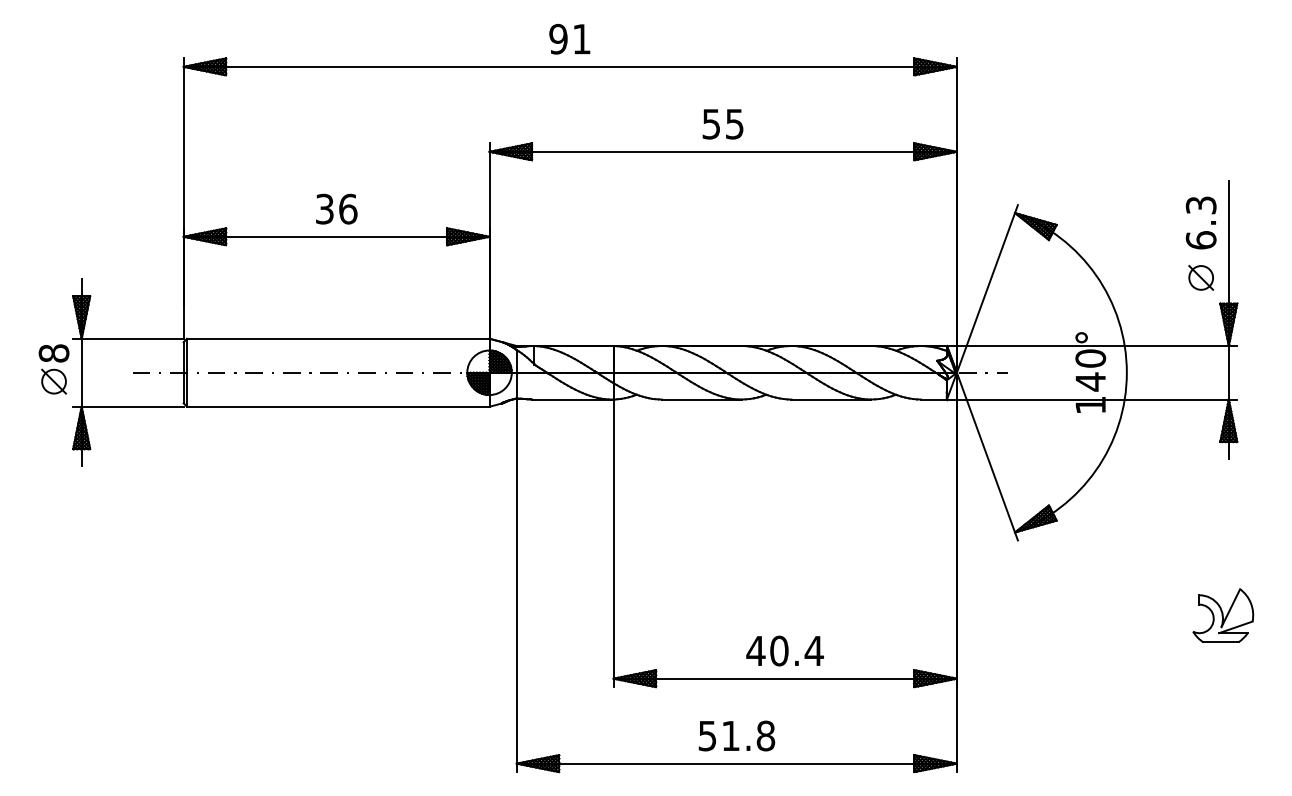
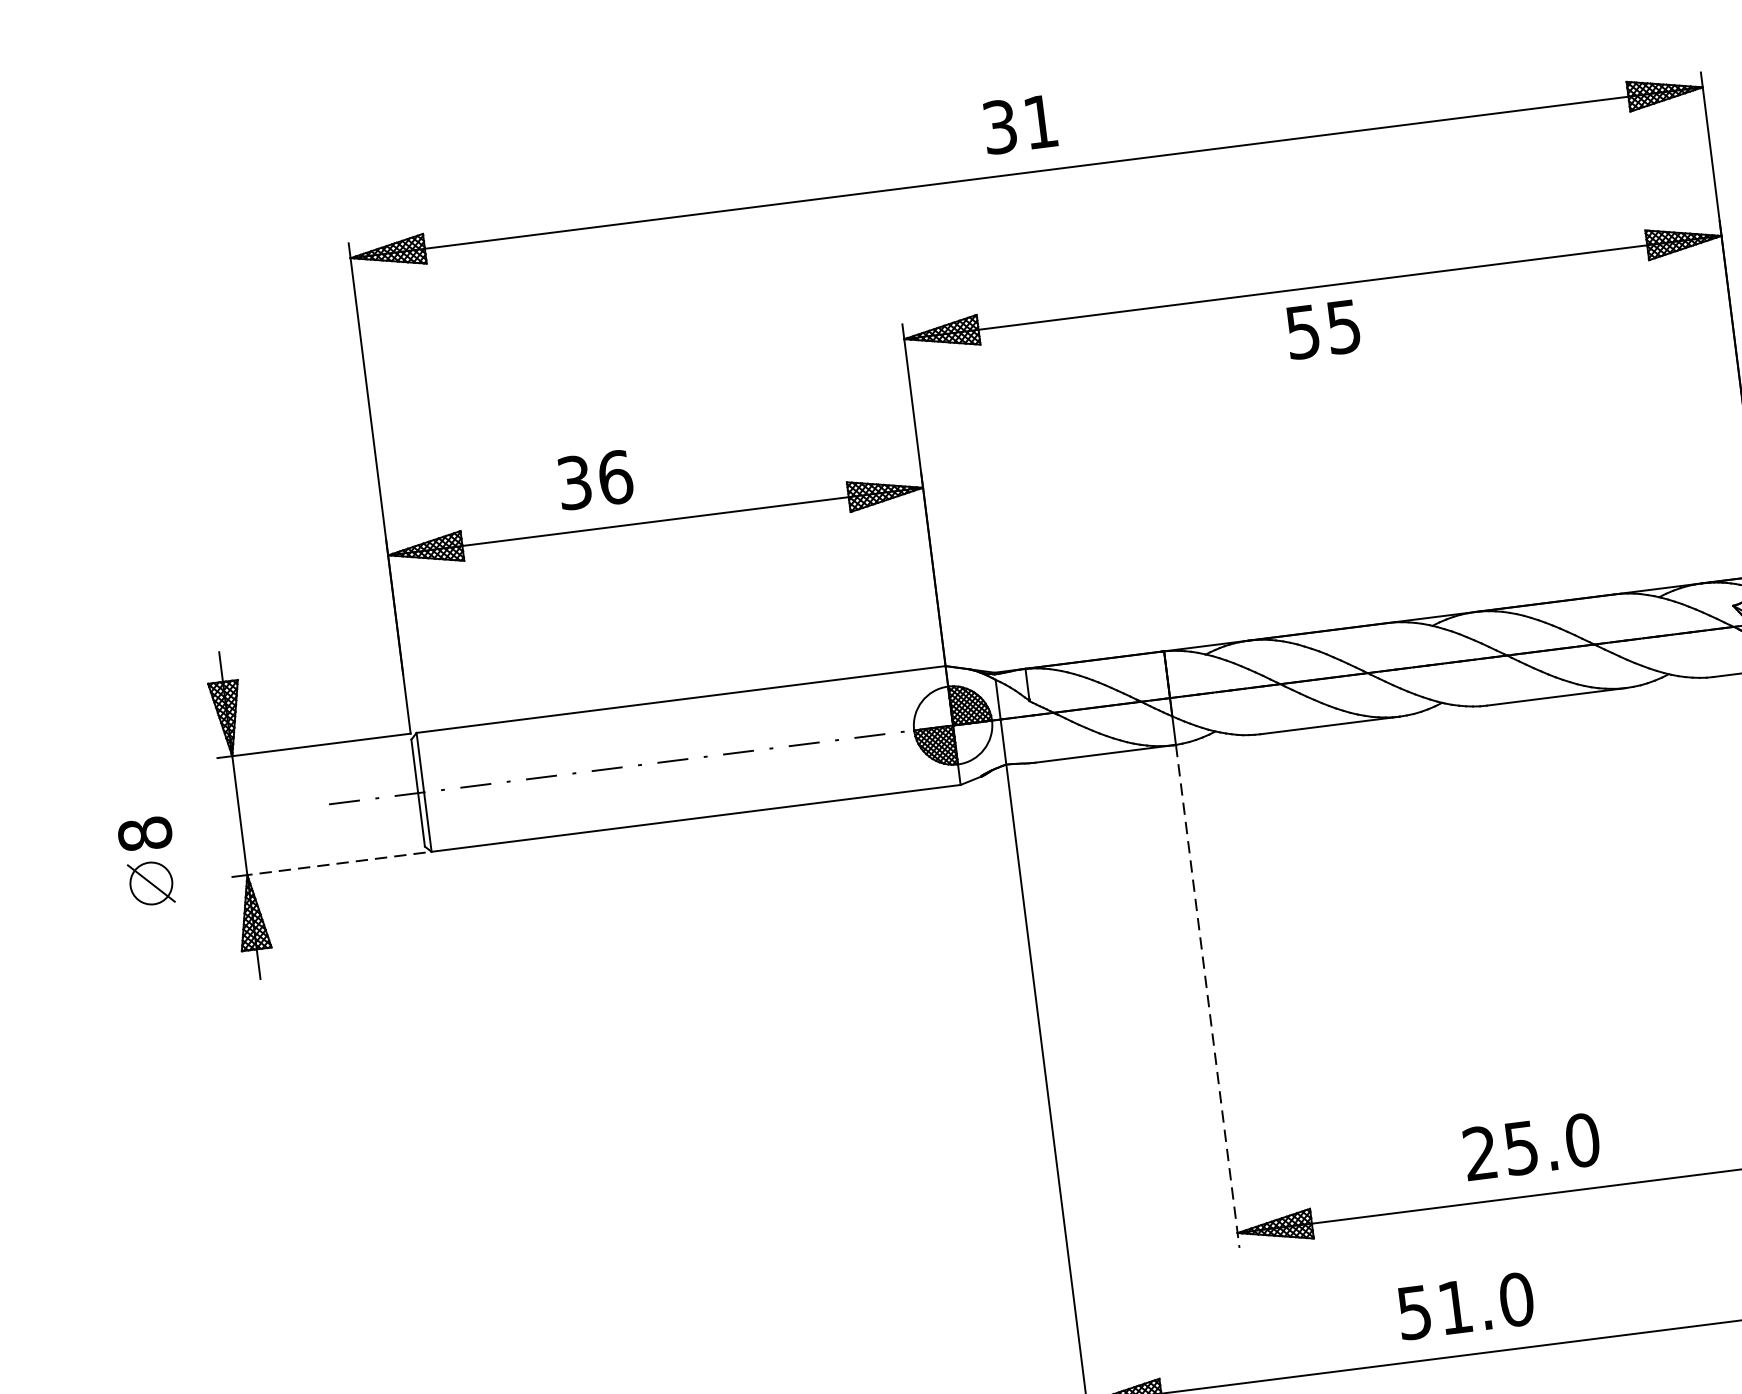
text: (558, 39) -> (1000, 127), 91 -> 31
text: (722, 124) -> (1322, 330), moved
text: (336, 208) -> (594, 478), moved
part: (53, 369) -> (147, 862), moved
line: (132, 406) -> (336, 863), solid -> dashed
line: (613, 543) -> (1207, 996), solid -> dashed
text: (784, 650) -> (1530, 1146), 40.4 -> 25.0
text: (765, 736) -> (1515, 1300), 51.8 -> 51.0

